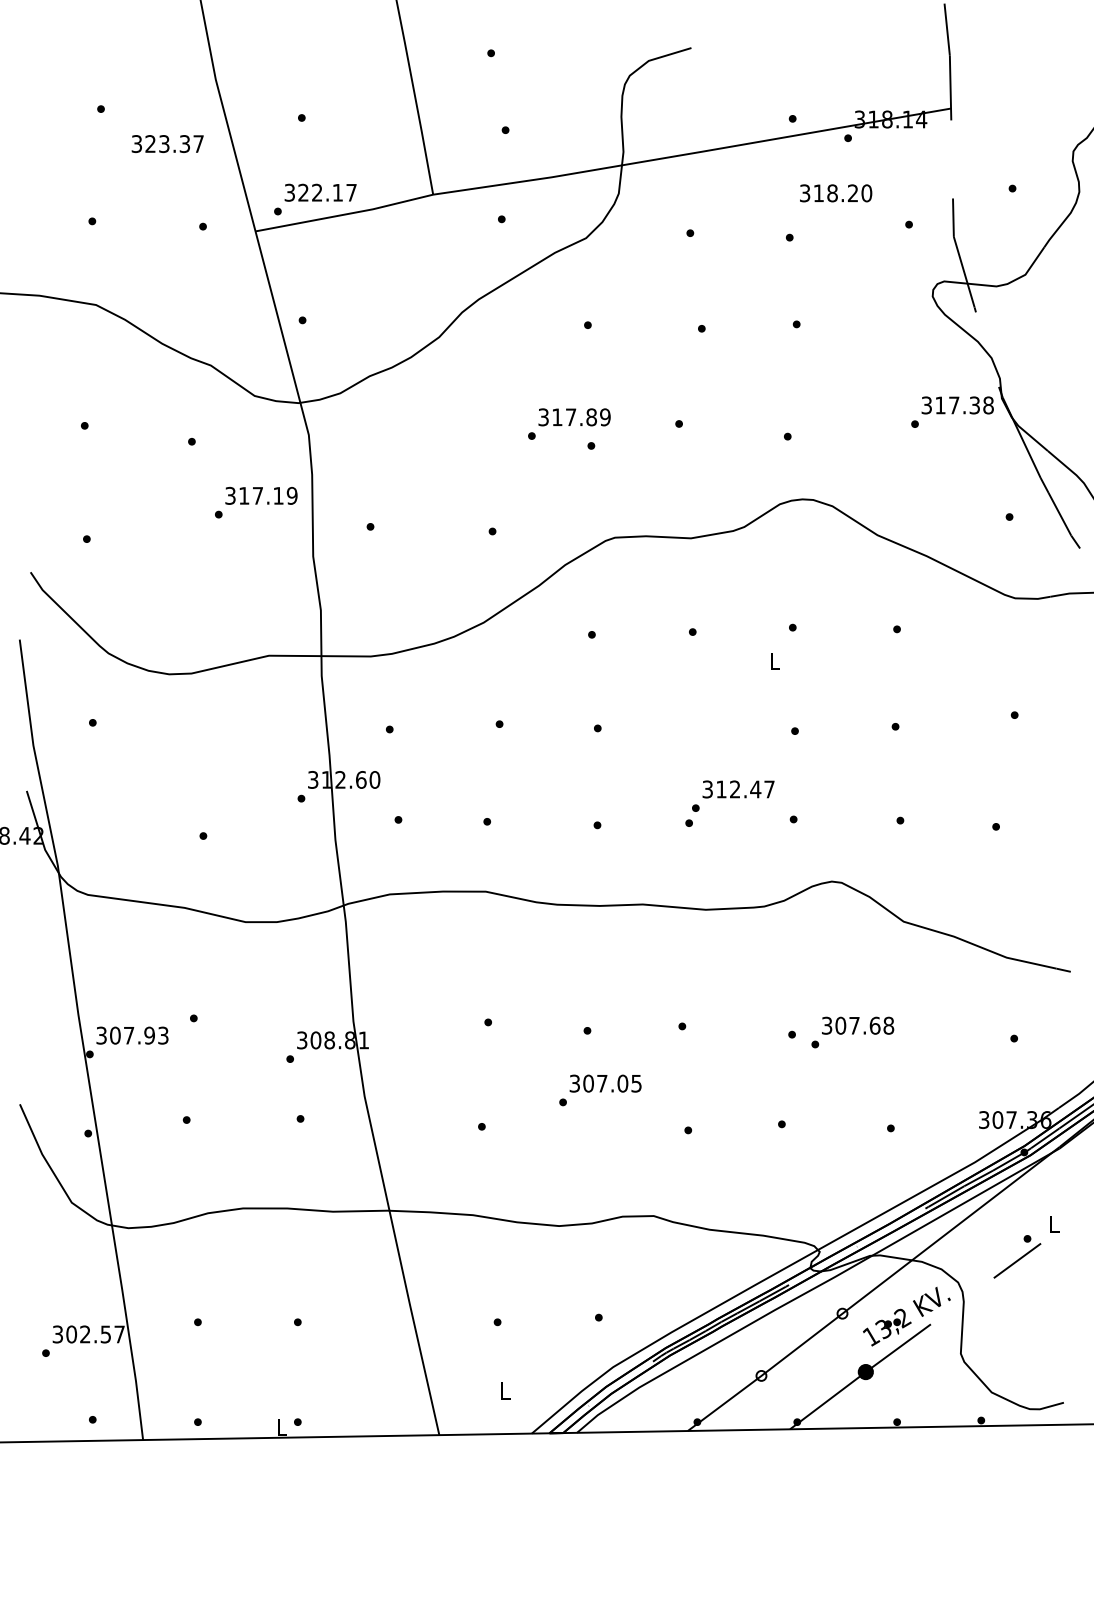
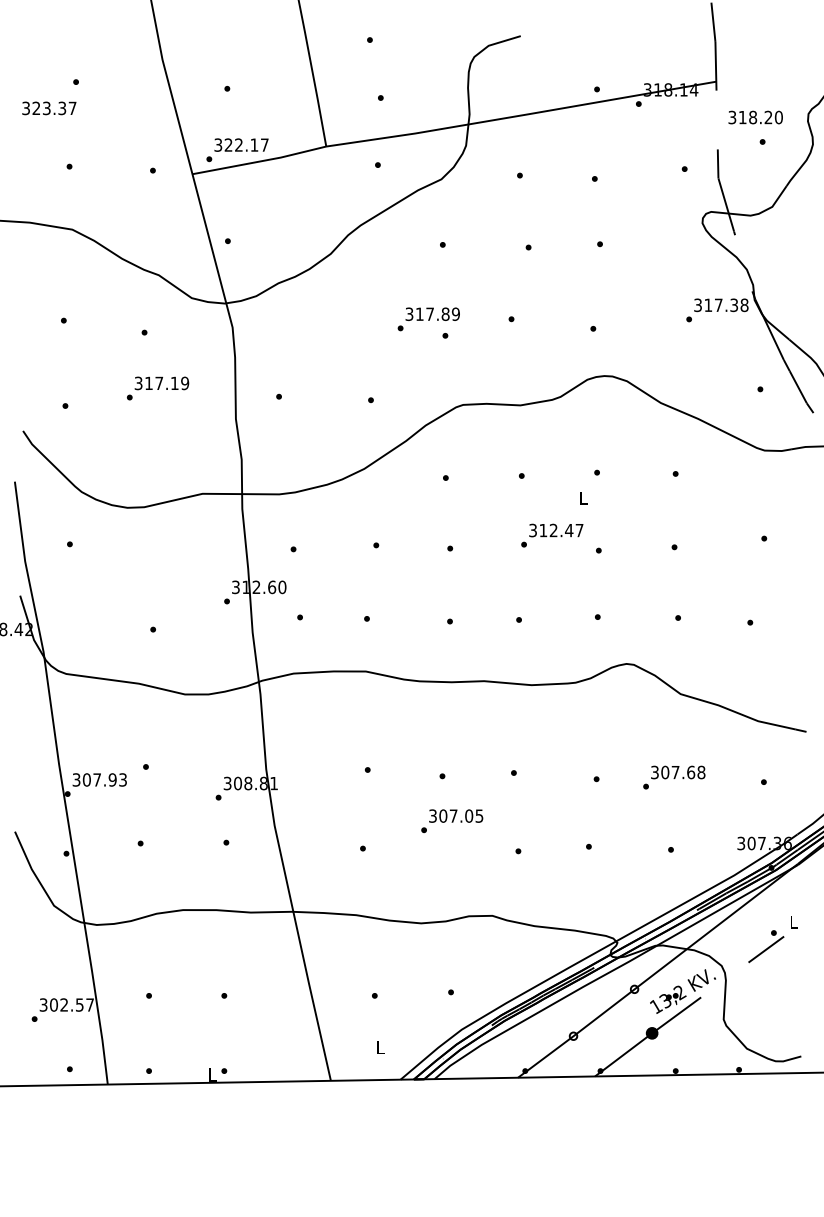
text: (167, 144) -> (49, 108), moved
text: (835, 193) -> (755, 117), moved
text: (255, 502) -> (157, 388), moved
text: (733, 796) -> (552, 535), moved
text: (853, 1032) -> (674, 777), moved

